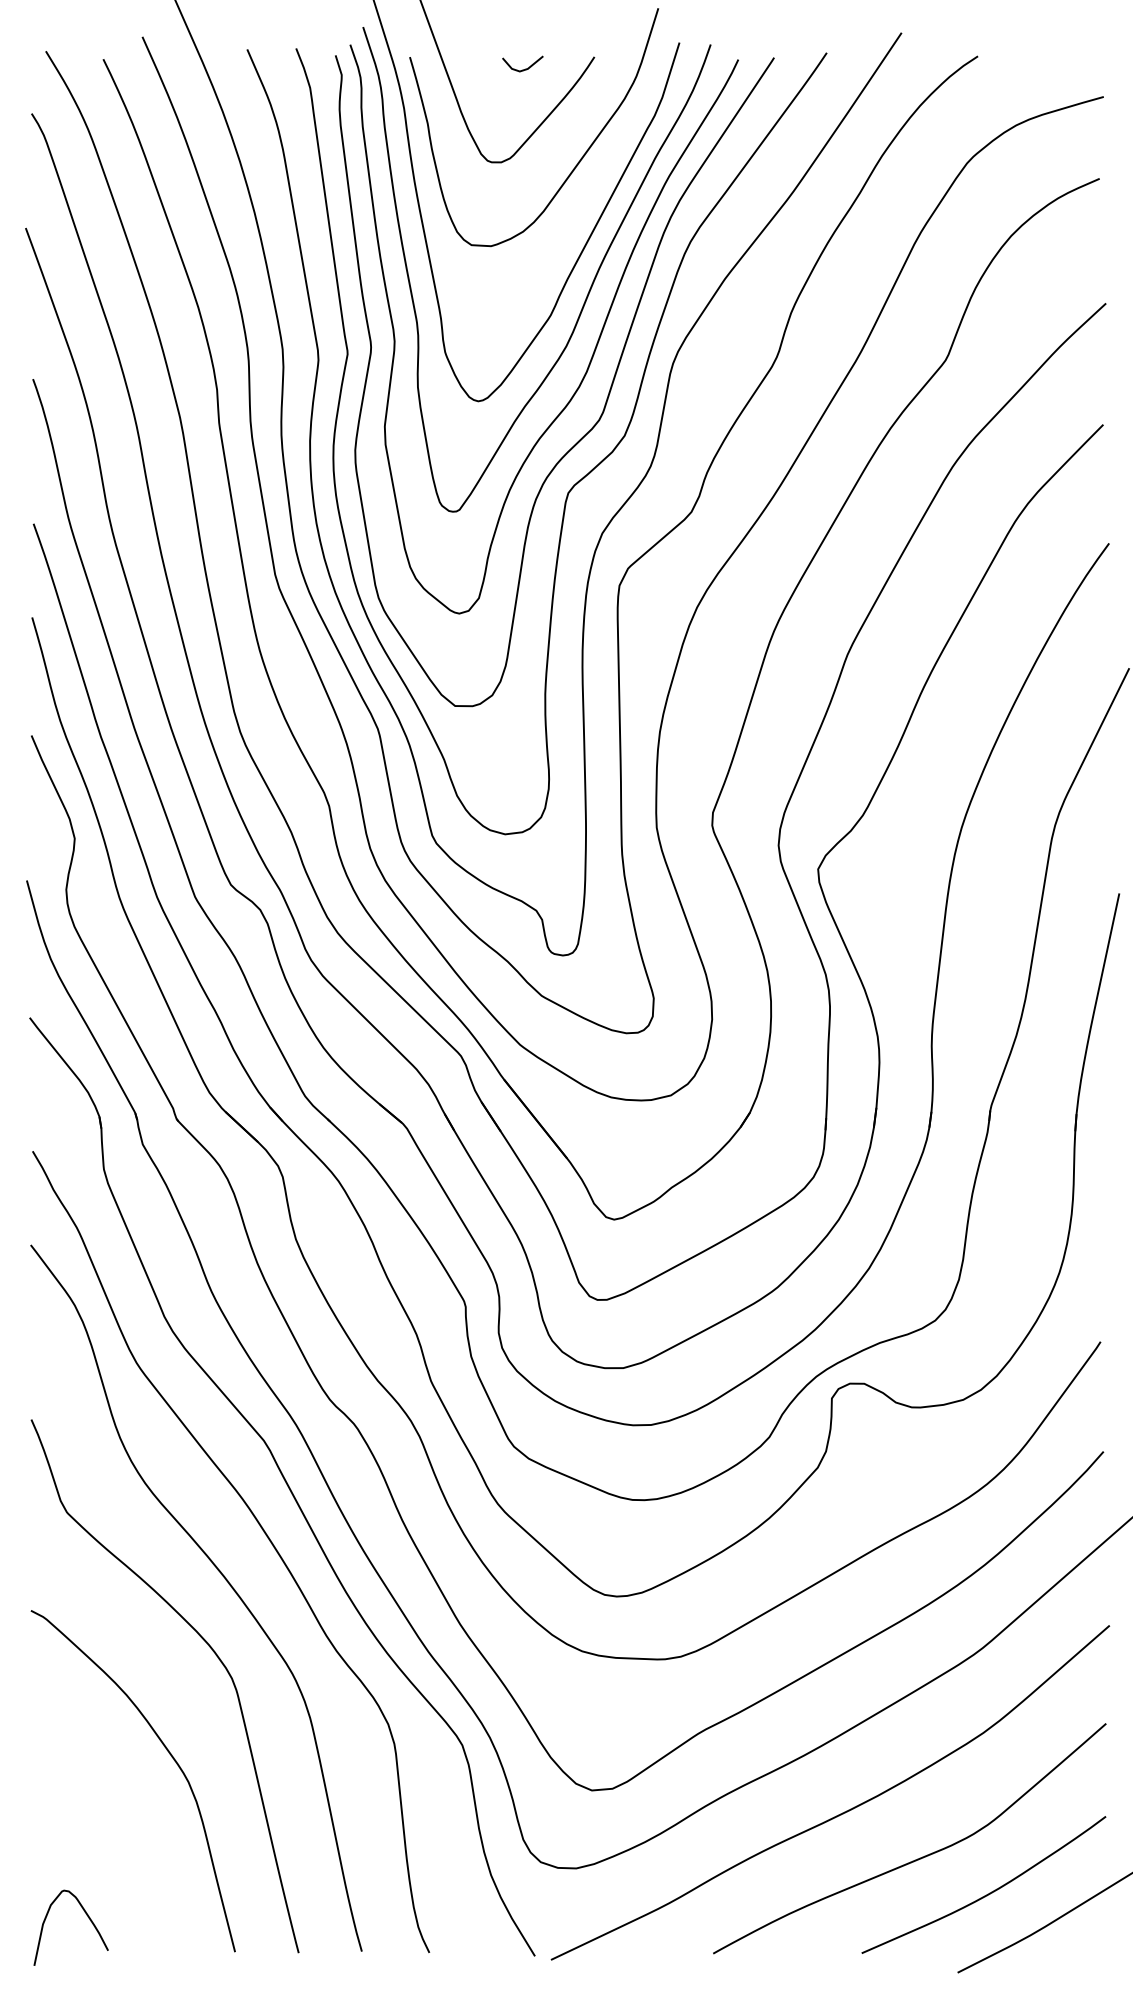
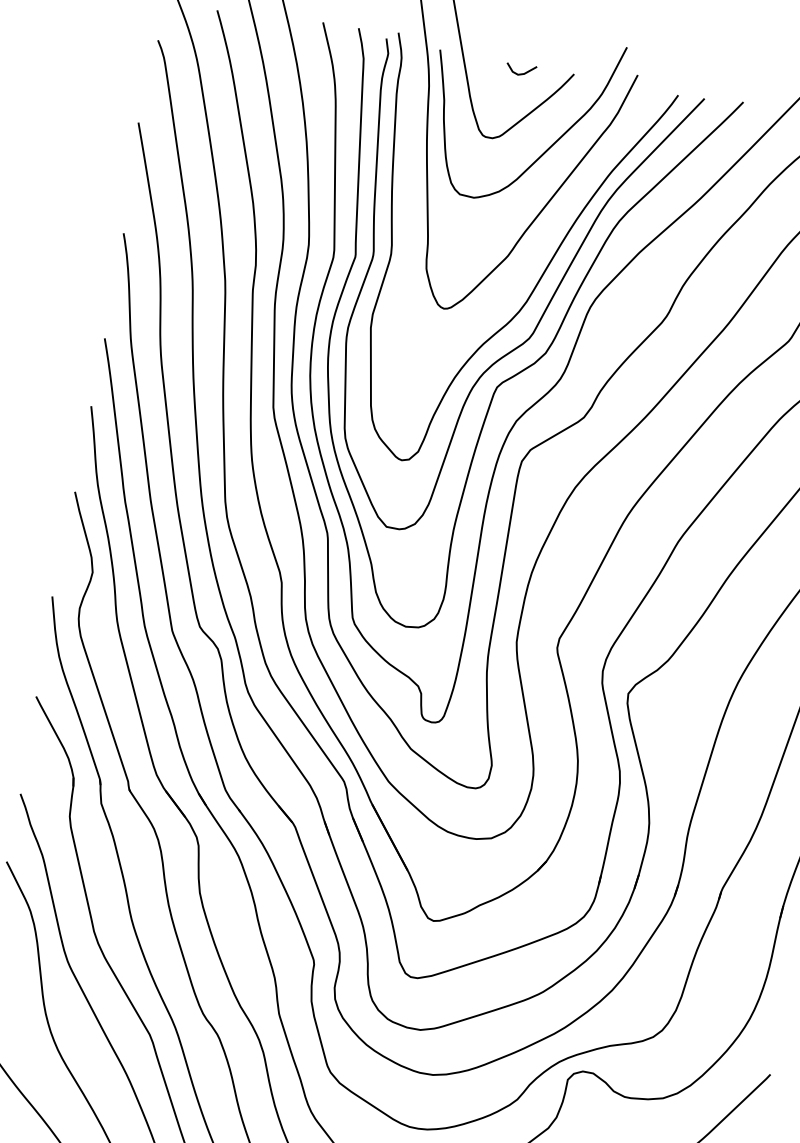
curve: (589, 288) -> (539, 241), removed

